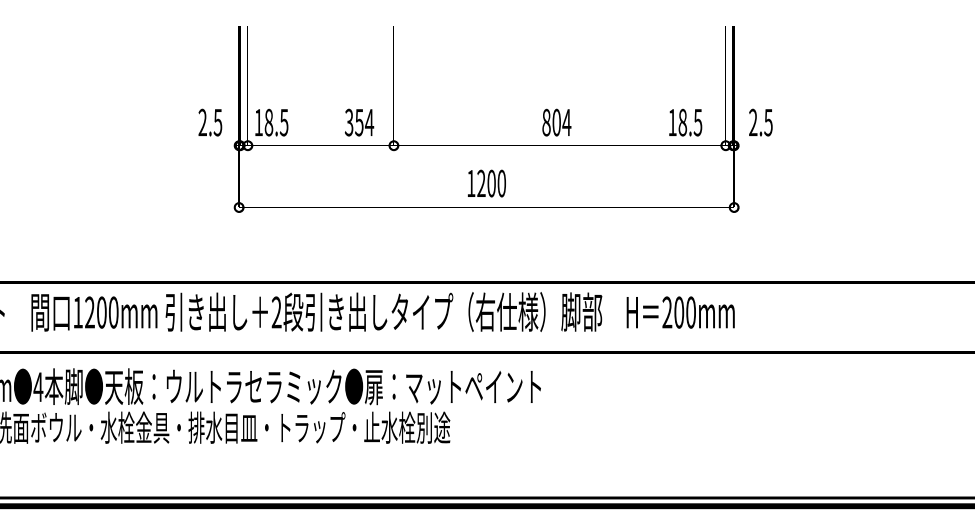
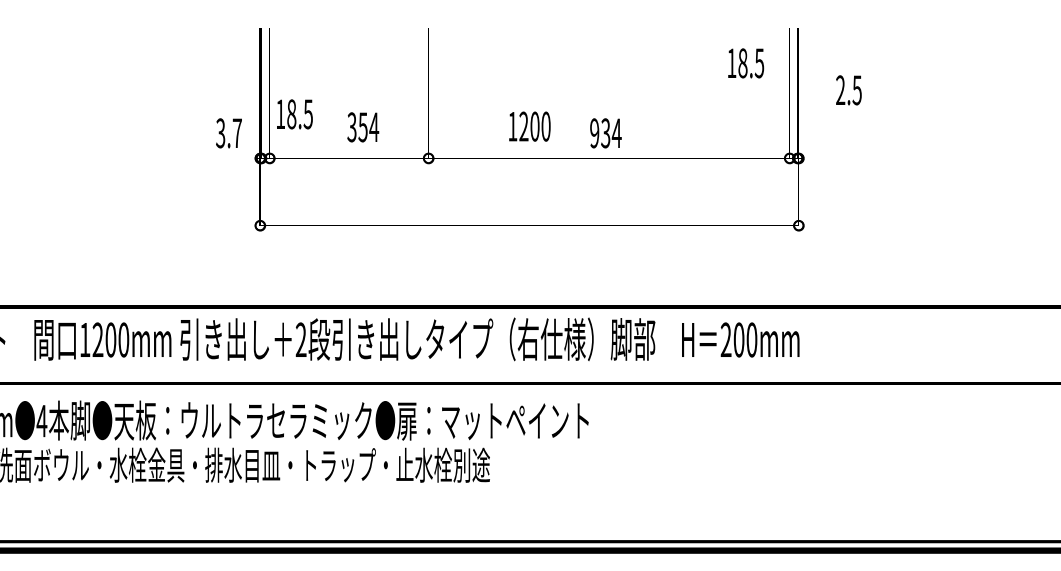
text: (209, 122) -> (228, 133), 2.5 -> 3.7
text: (271, 122) -> (294, 114), moved
text: (359, 122) -> (363, 127), moved
text: (551, 122) -> (600, 133), 804 -> 934
text: (686, 122) -> (746, 63), moved
text: (760, 122) -> (848, 90), moved
text: (486, 183) -> (529, 126), moved

